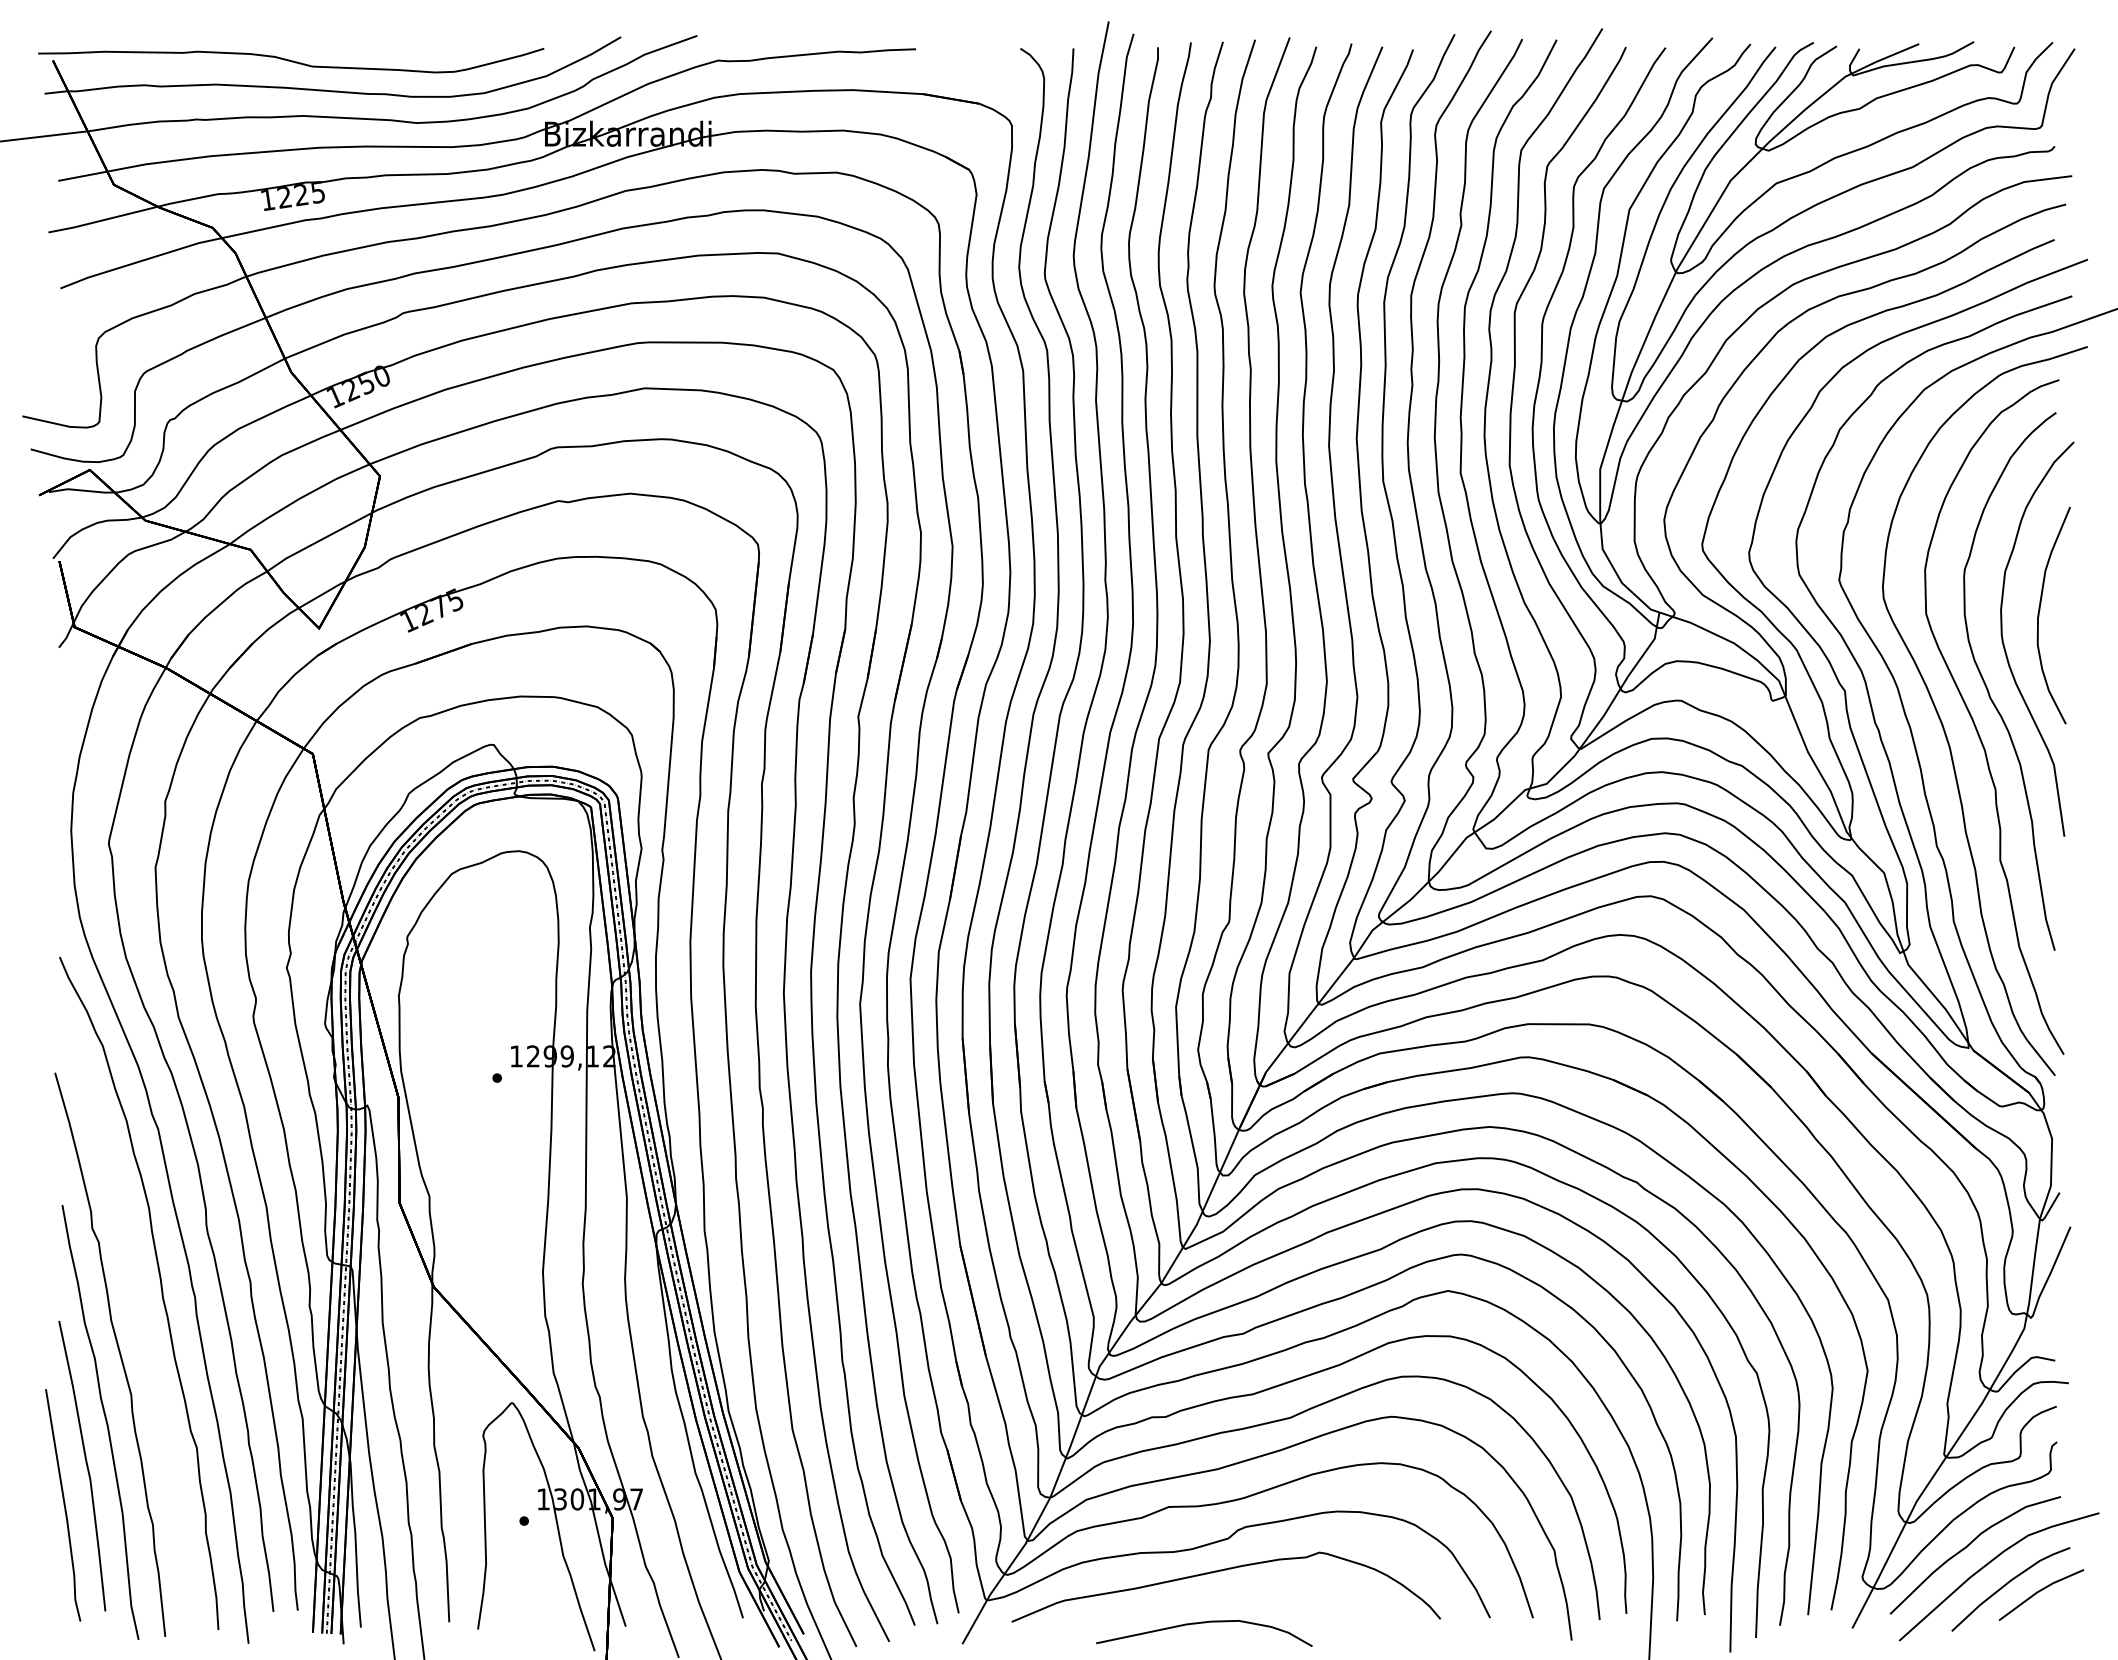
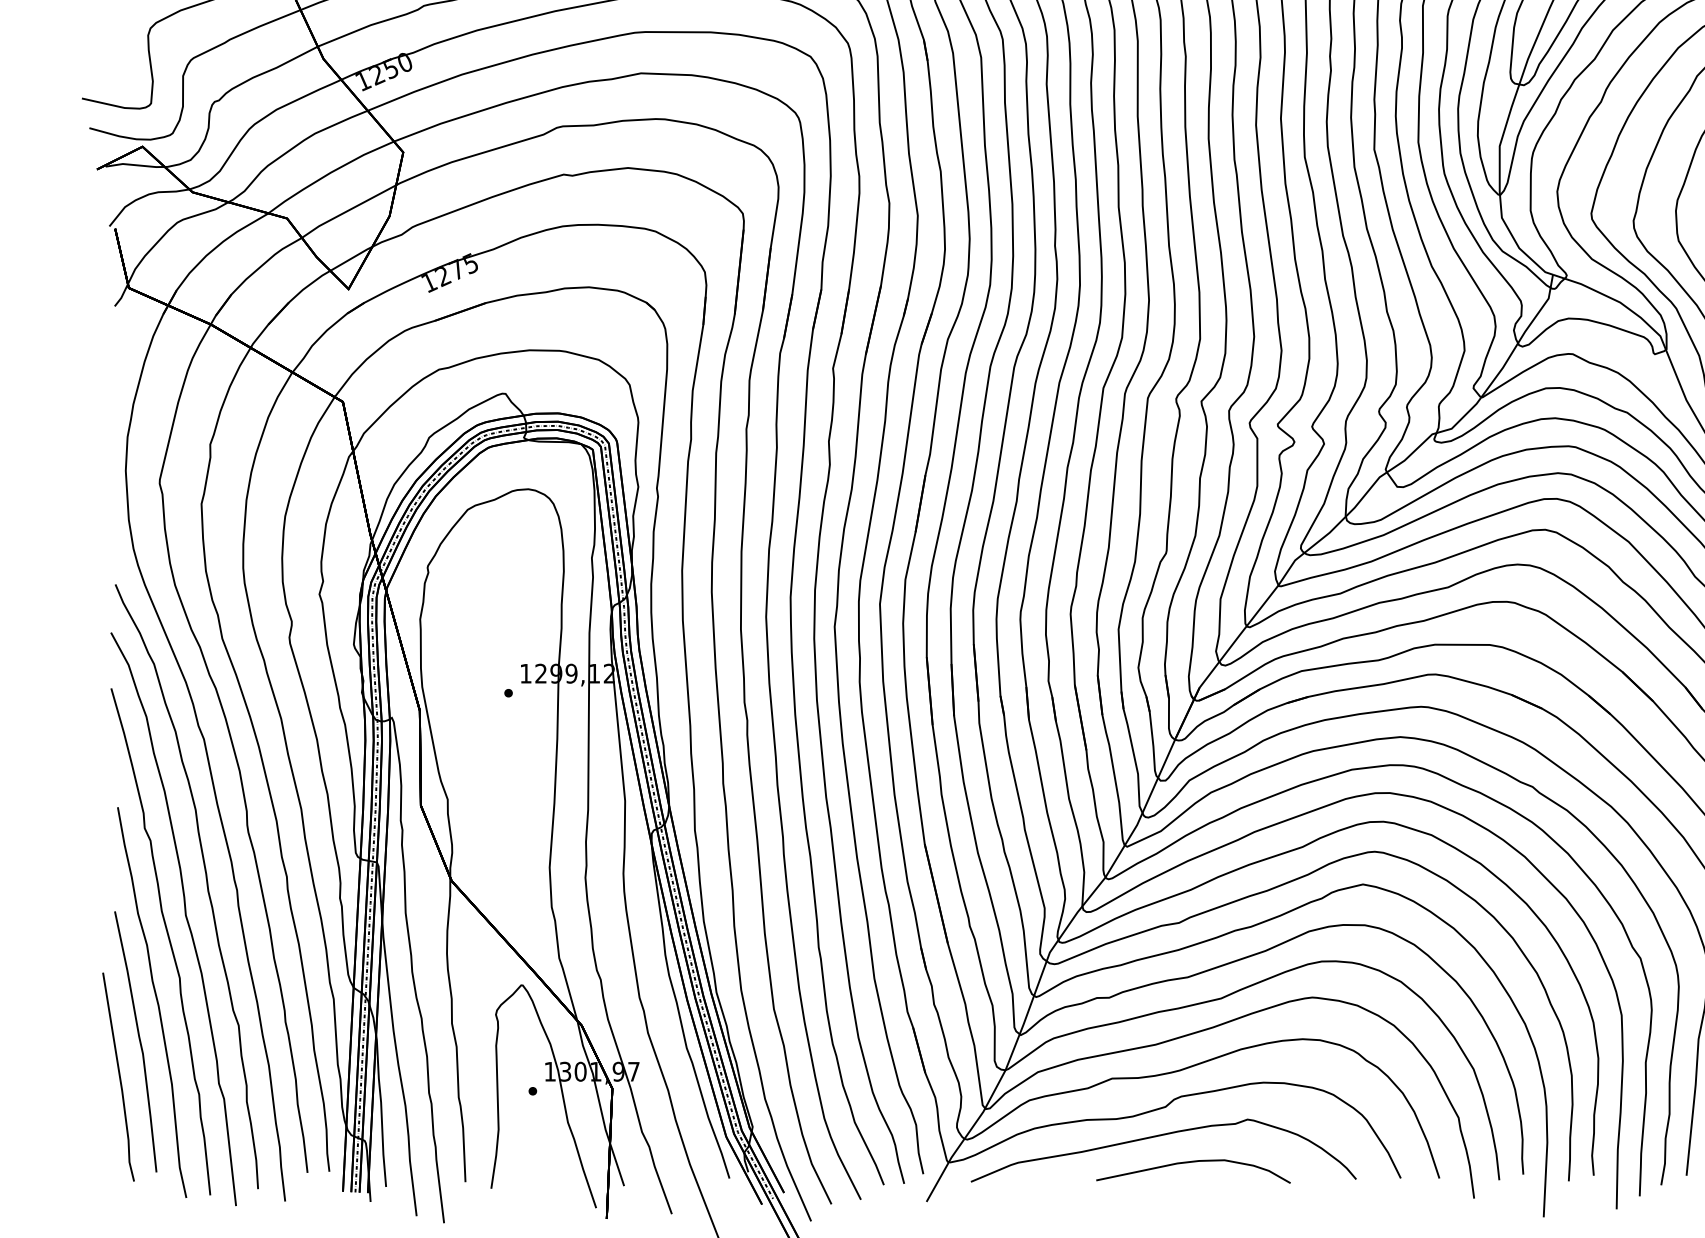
curve: (137, 1327) -> (185, 917), added
curve: (1204, 1623) -> (1193, 1162), moved

